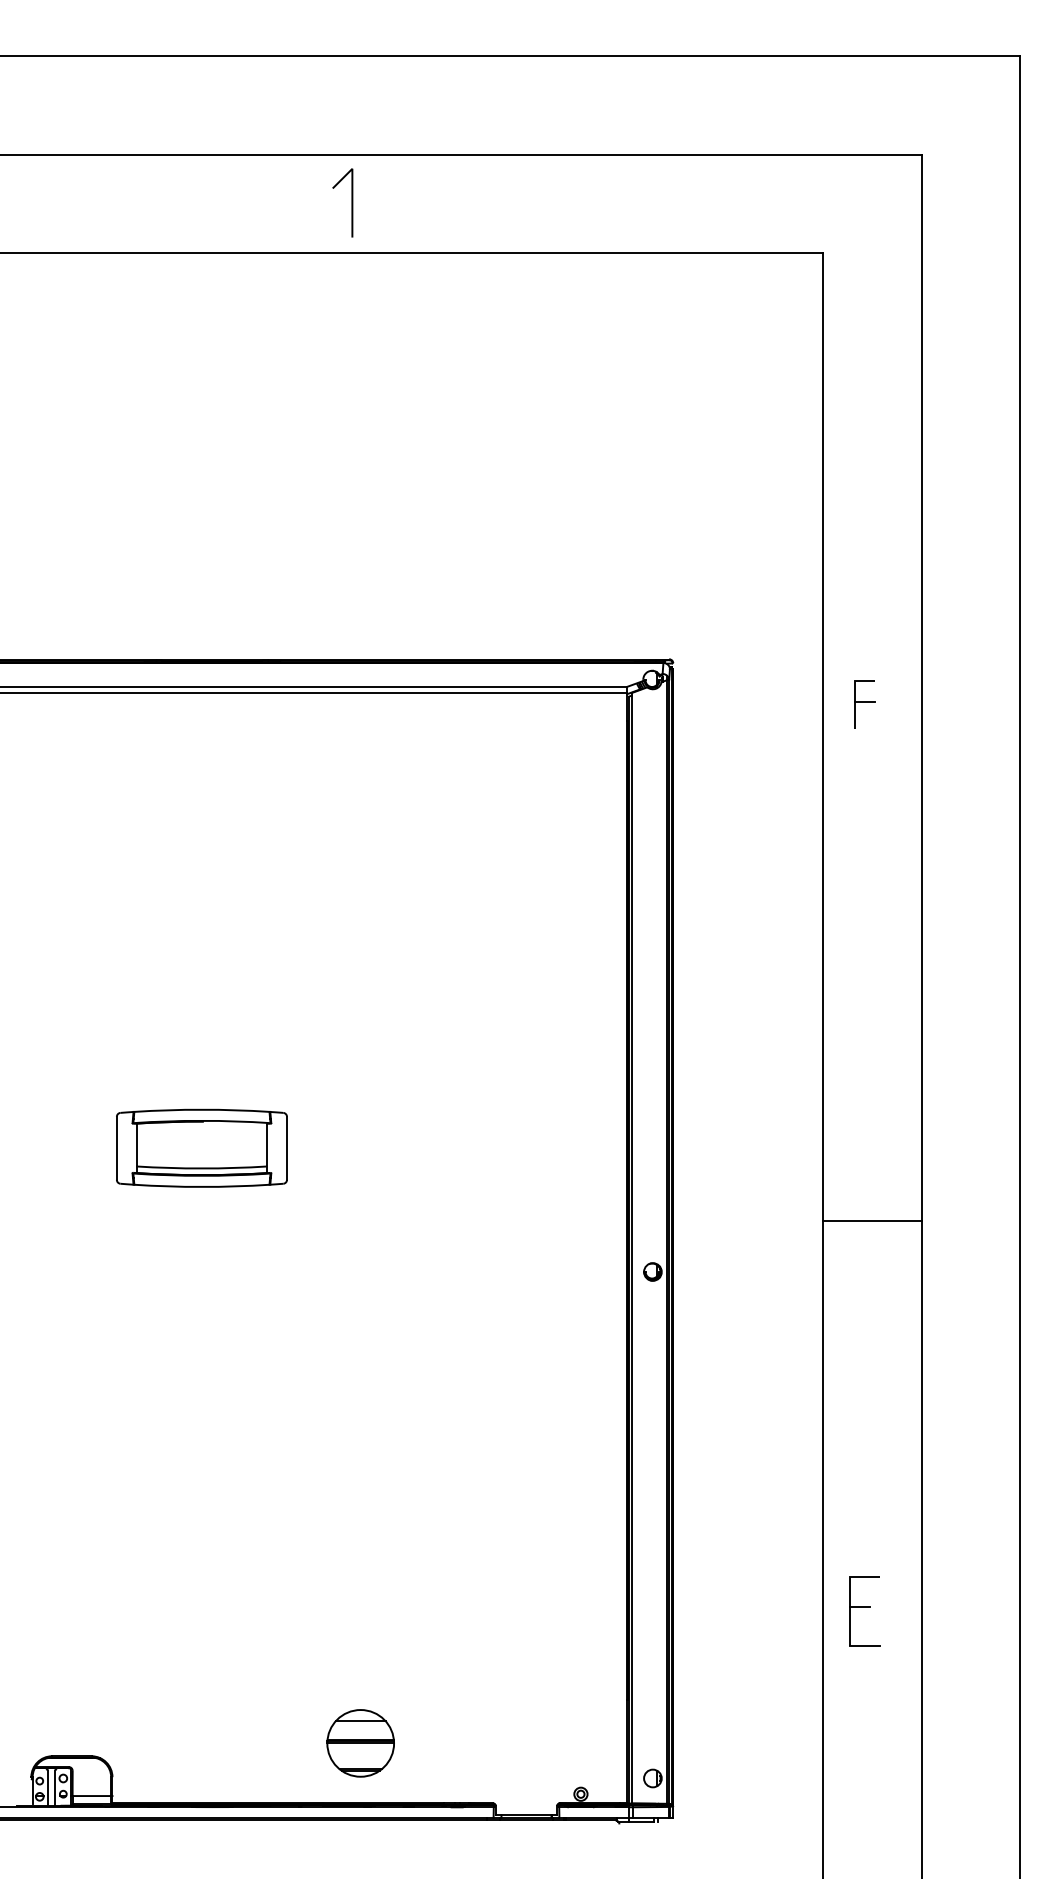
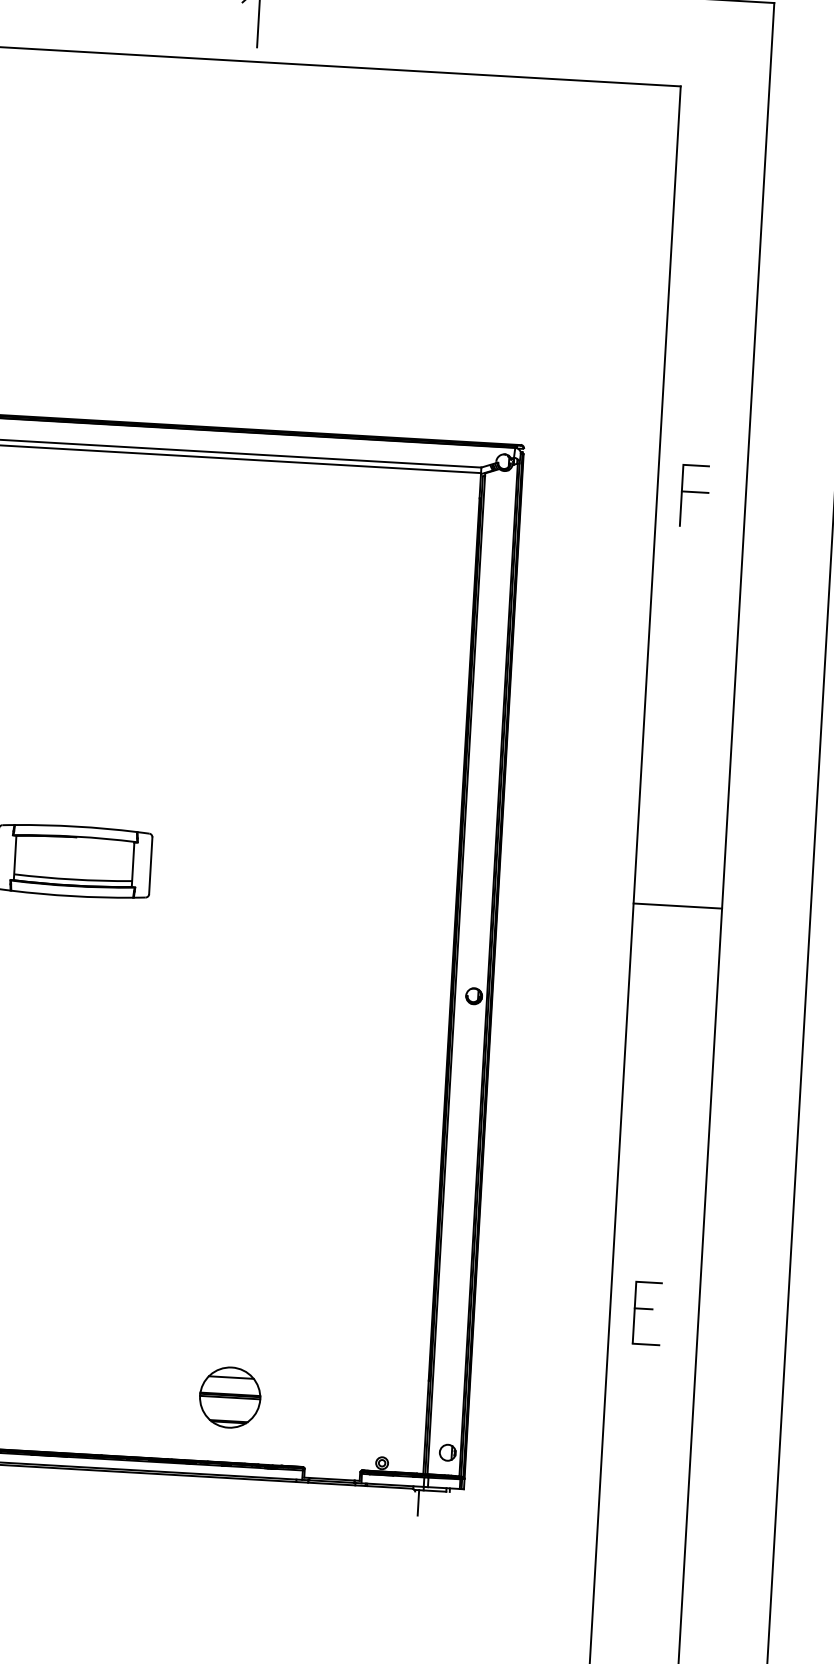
part: (864, 704) -> (694, 495), size x1.43
line: (872, 1221) -> (677, 906), moved
part: (360, 1743) -> (229, 1397), moved
line: (623, 1835) -> (418, 1502), added

